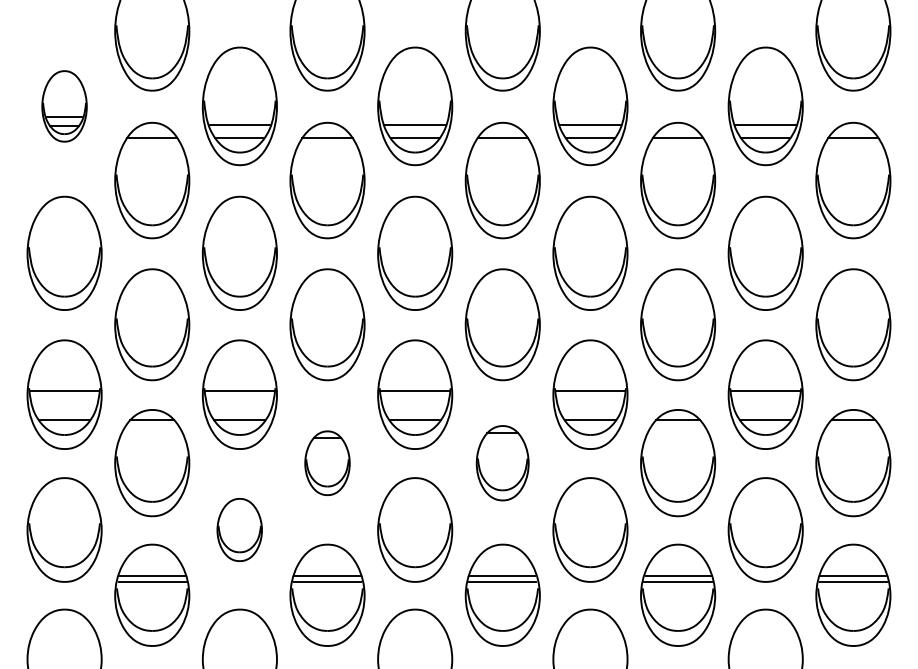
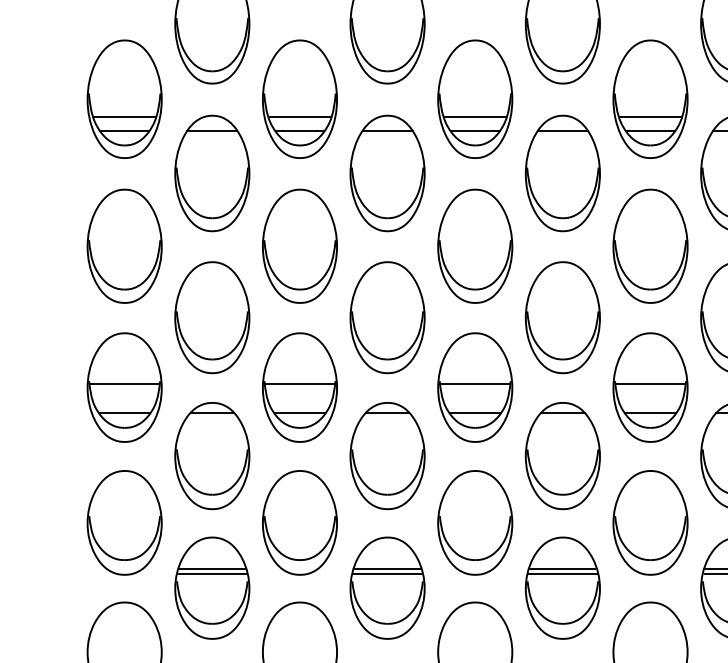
part: (64, 106) -> (124, 99), size x1.67
part: (327, 463) -> (387, 456), size x1.67
part: (502, 463) -> (562, 456), size x1.43
part: (239, 529) -> (299, 522), size x1.67

